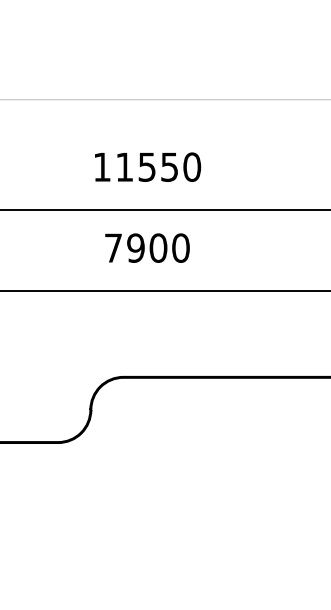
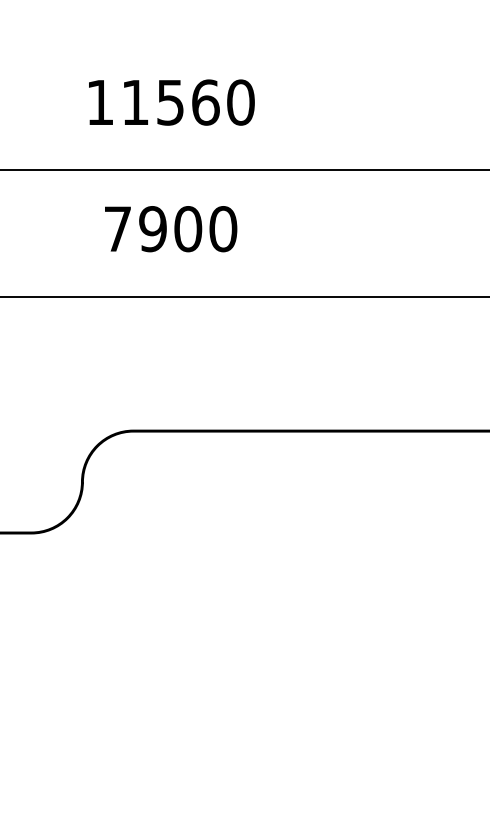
text: (169, 166) -> (205, 101), 11550 -> 11560

